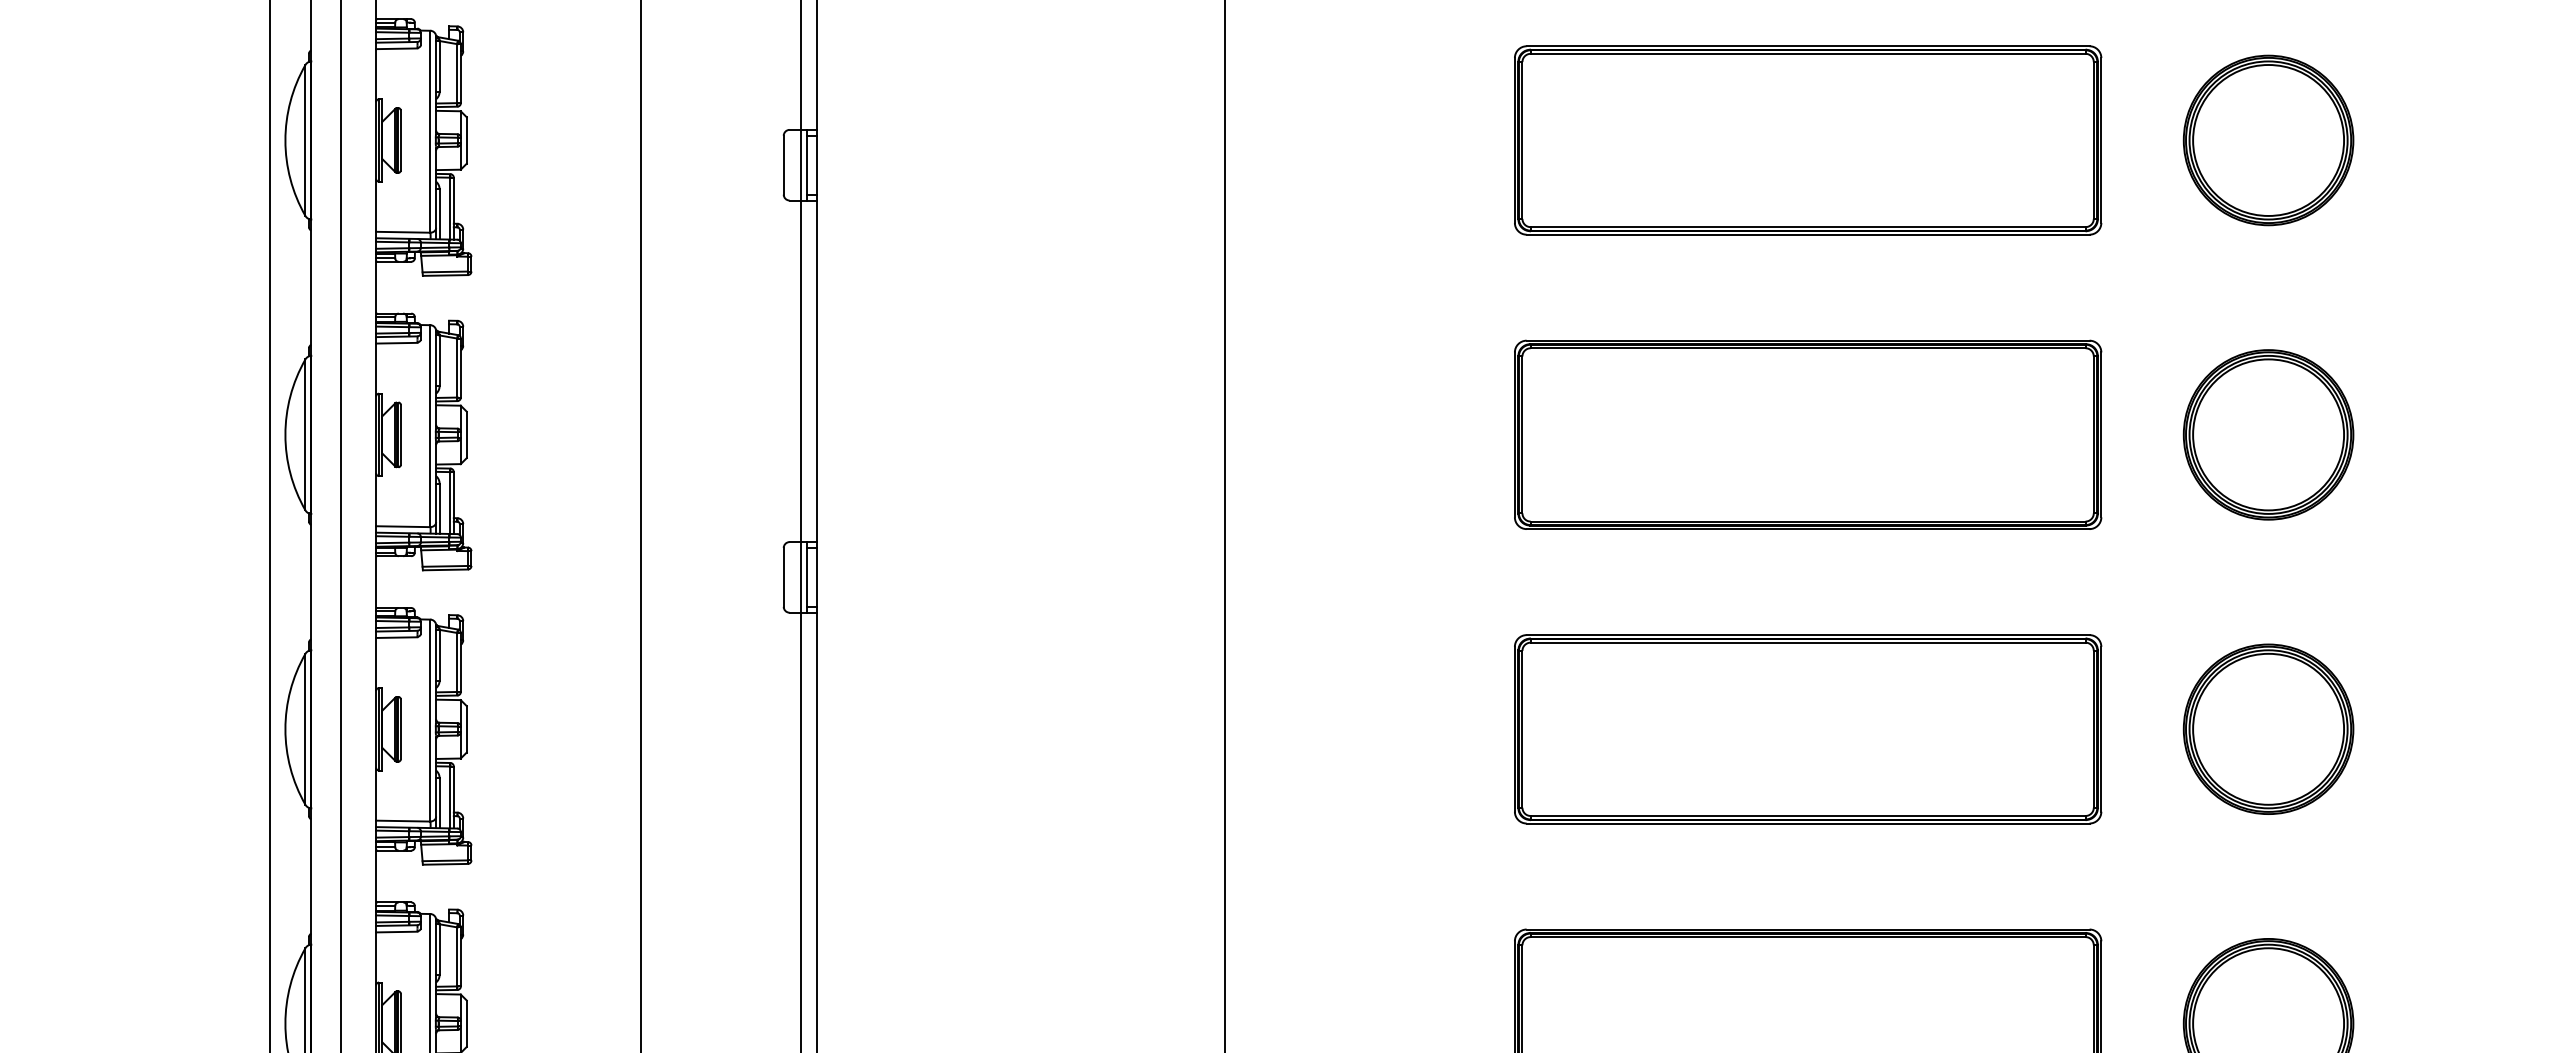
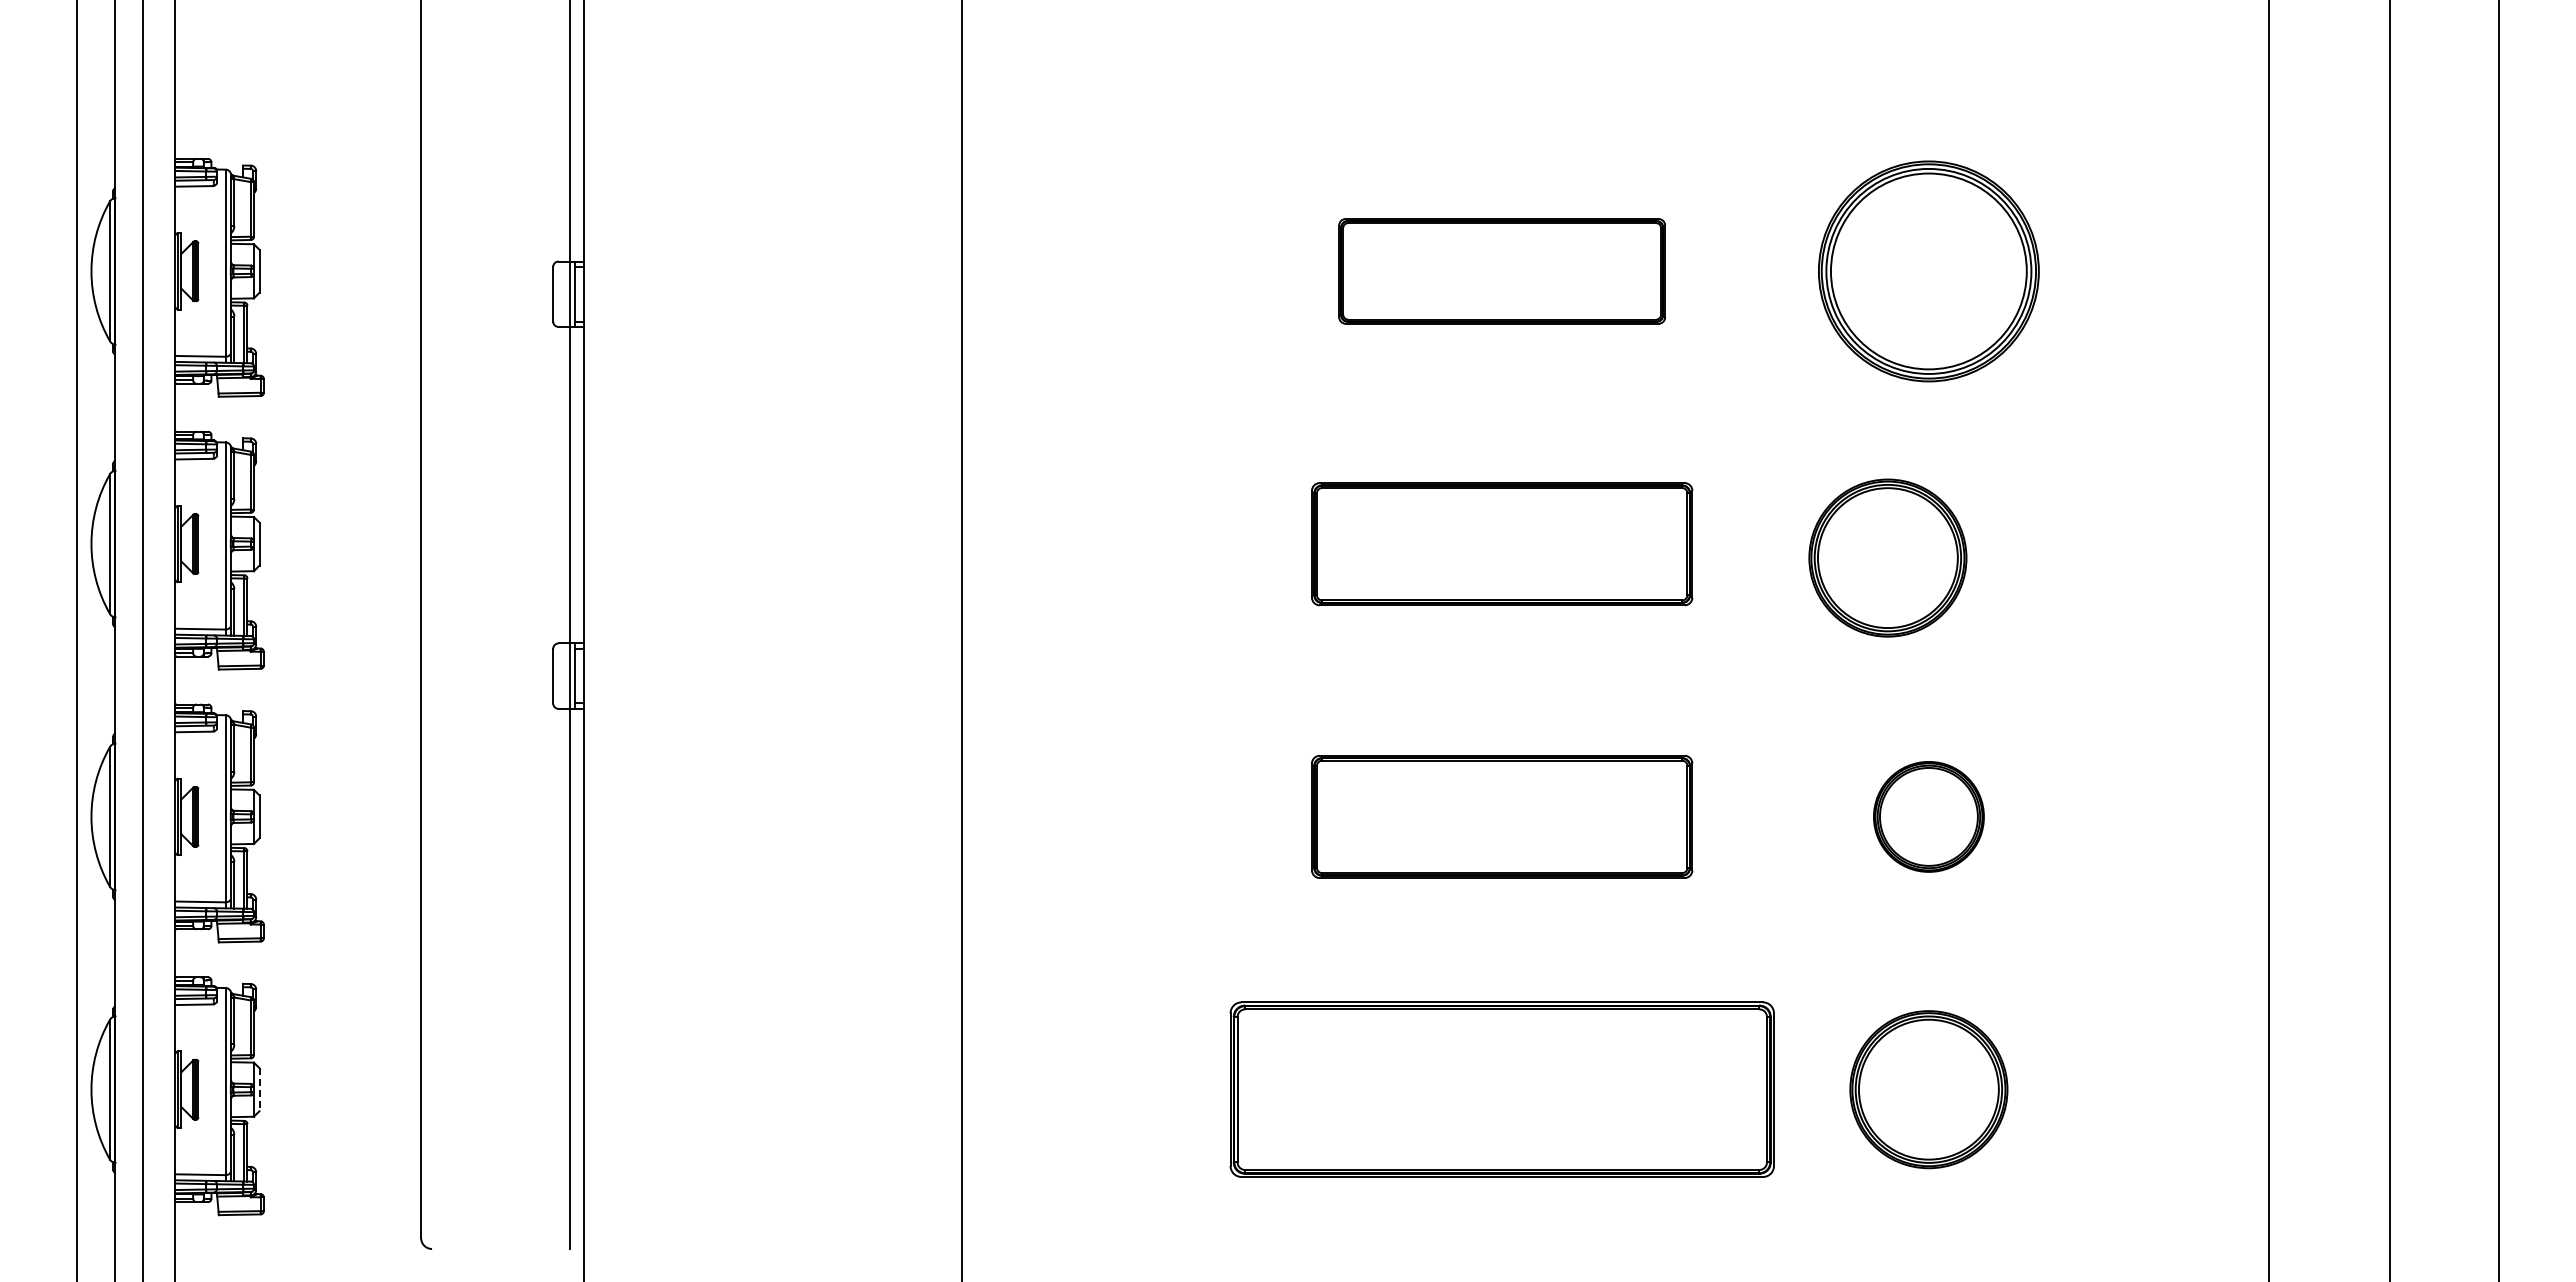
part: (2268, 139) -> (1928, 270), size x1.4
part: (1807, 140) -> (1501, 271), size x0.6
part: (2268, 434) -> (1887, 557), moved
part: (1807, 435) -> (1501, 544), size x0.7
part: (1807, 728) -> (1501, 816), size x0.7
part: (2268, 728) -> (1928, 816), size x0.7
line: (466, 1023) -> (259, 1089), solid -> dashed

